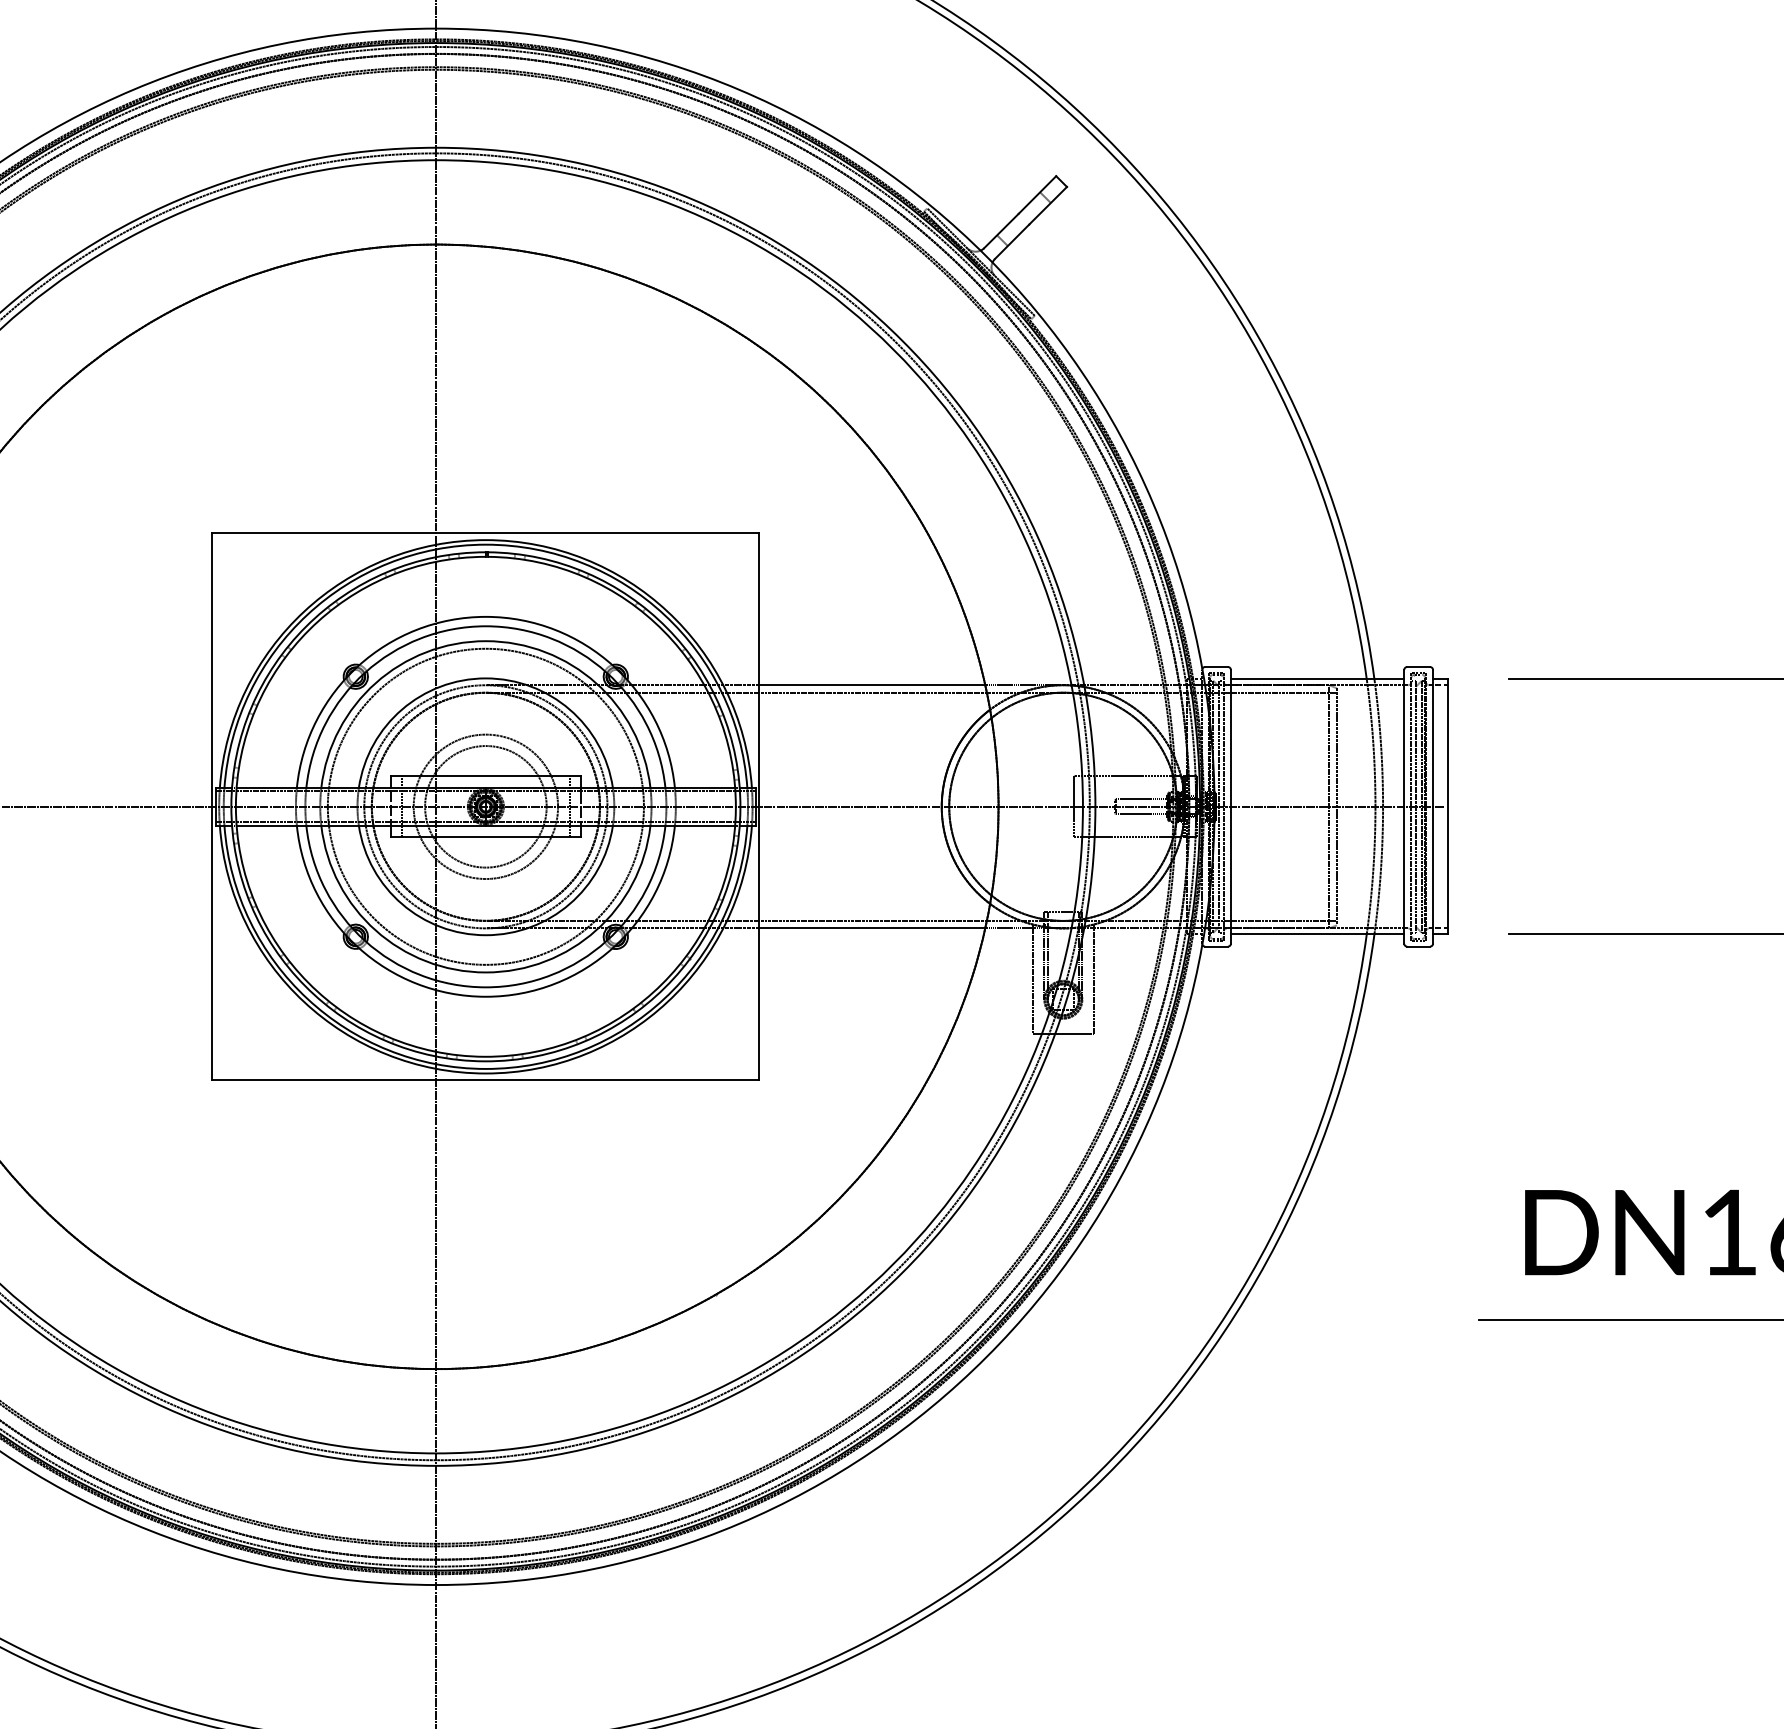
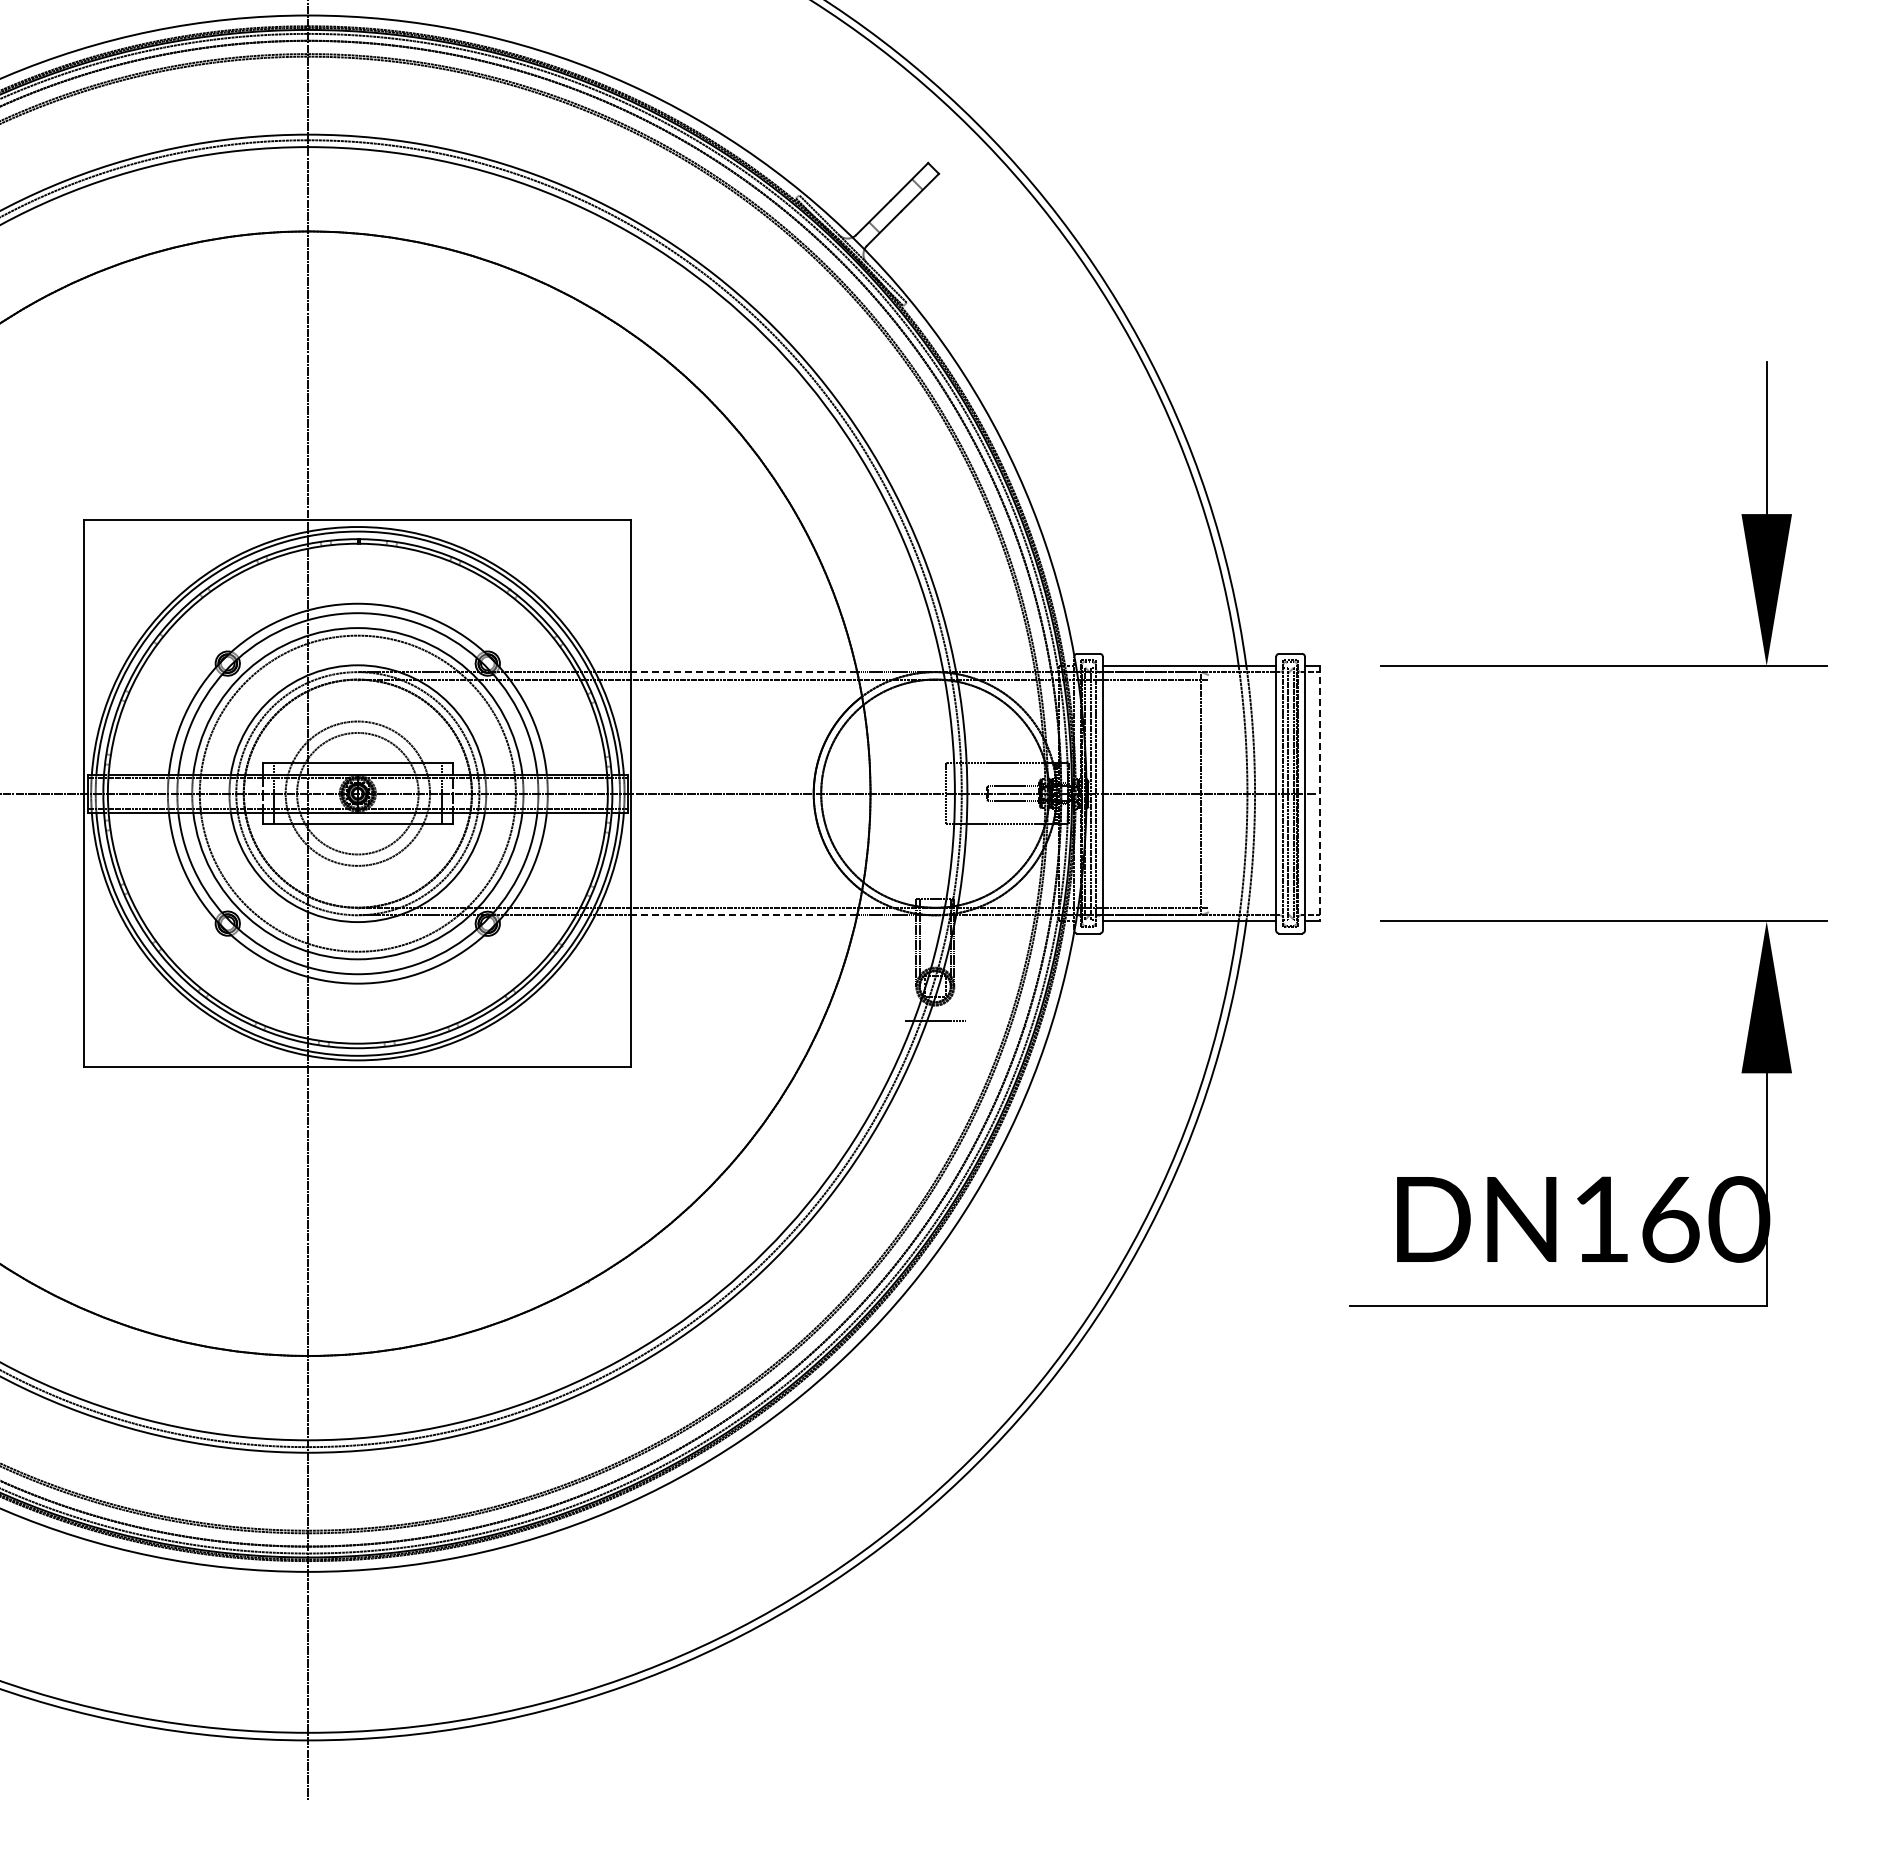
line: (872, 685) -> (744, 672), solid -> dashed
line: (1336, 806) -> (1208, 793), removed
line: (1448, 806) -> (1320, 793), solid -> dashed
line: (872, 928) -> (744, 915), solid -> dashed
line: (1032, 978) -> (904, 965), removed
line: (1093, 978) -> (965, 965), removed

